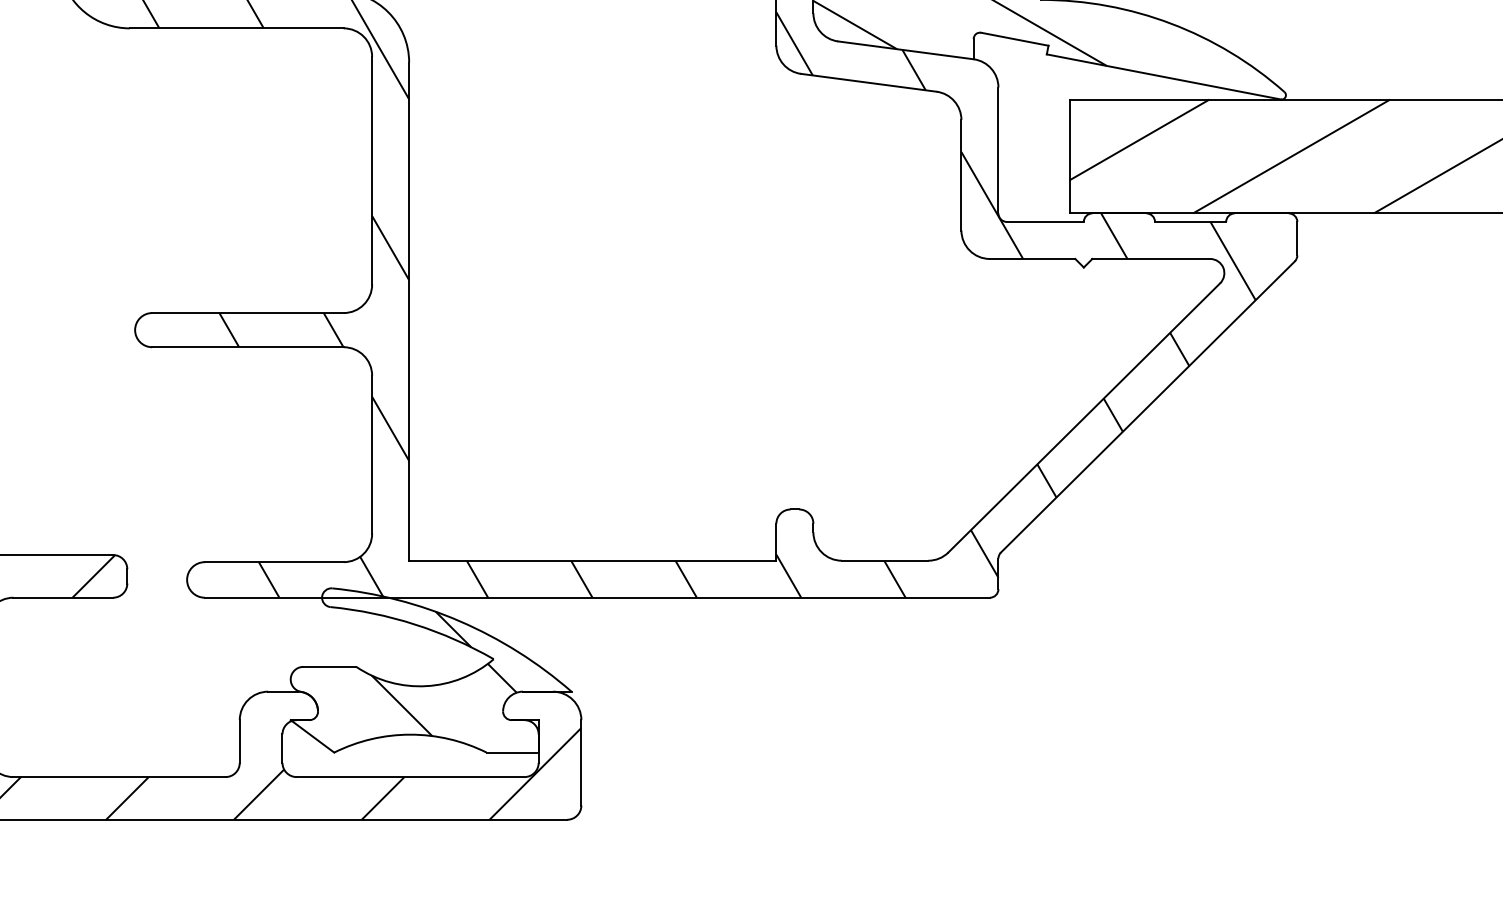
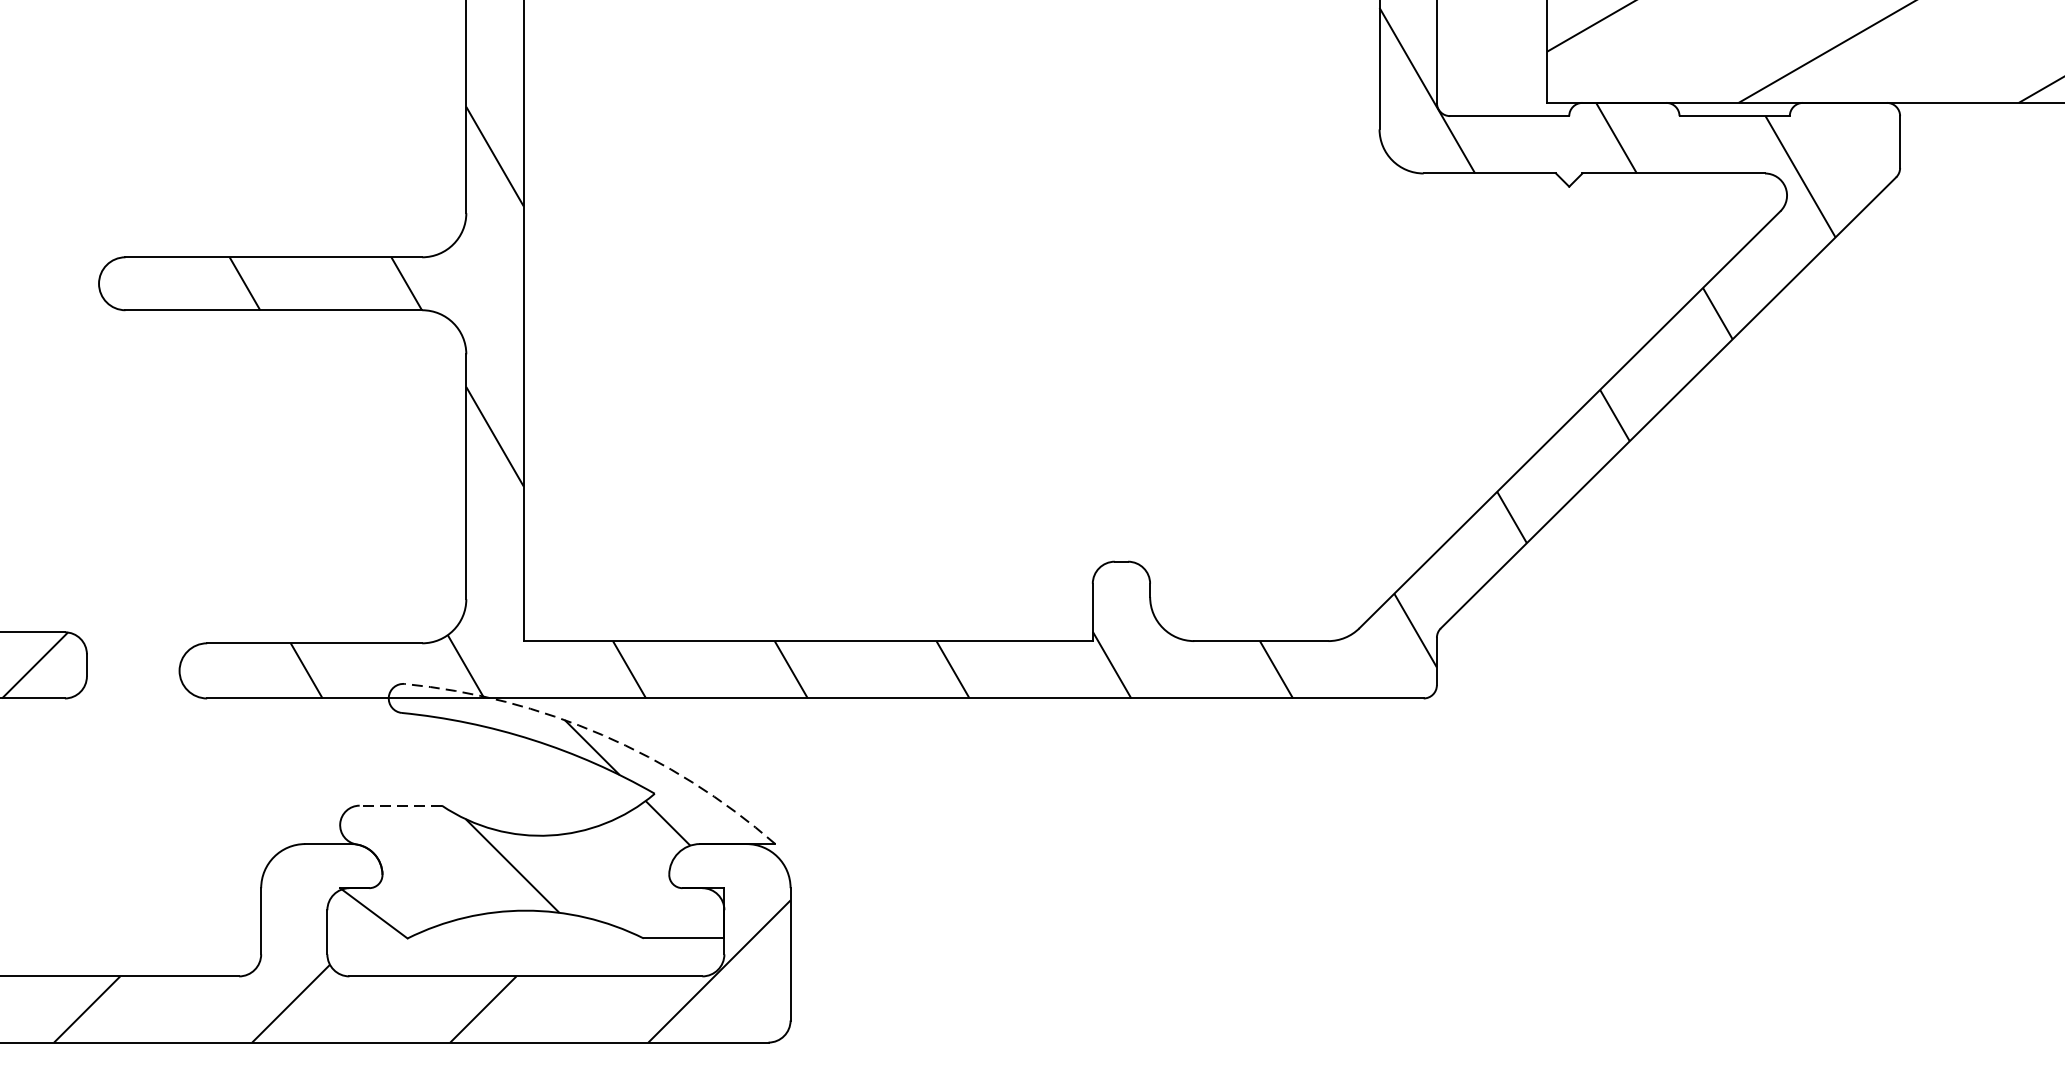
arc: (460, 621) -> (603, 735), solid -> dashed
line: (329, 666) -> (400, 805), solid -> dashed

